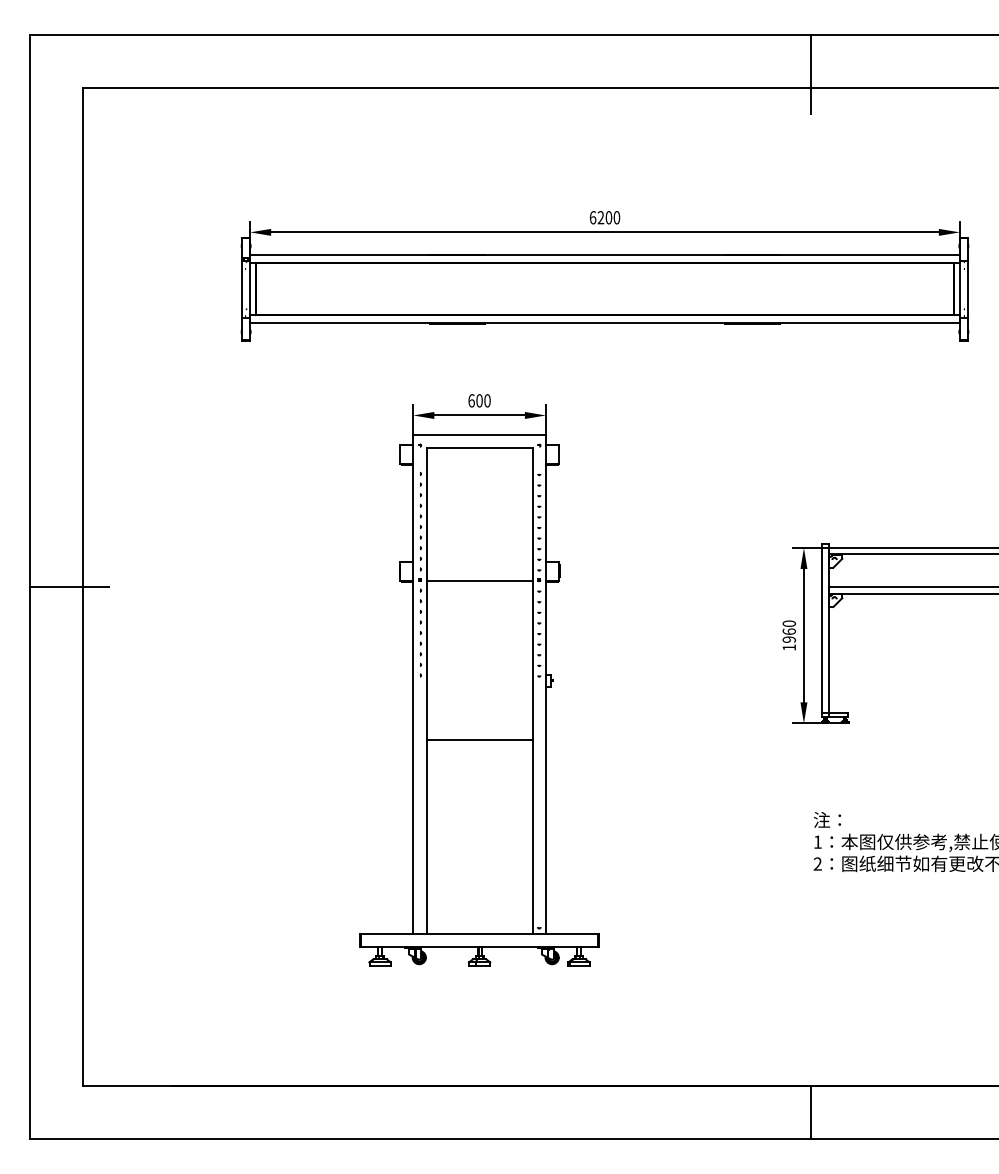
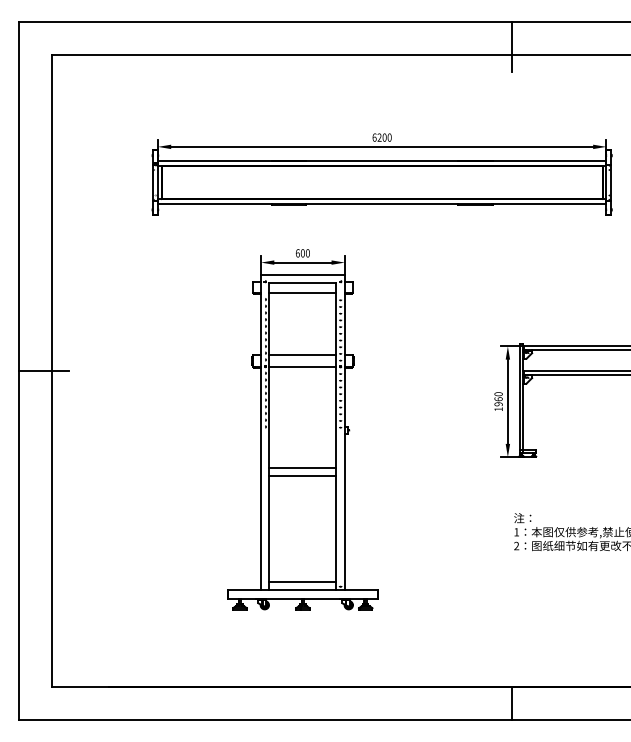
line: (478, 464) -> (302, 293), added
line: (478, 562) -> (302, 355), added
line: (478, 753) -> (302, 476), added
line: (478, 920) -> (302, 581), added

